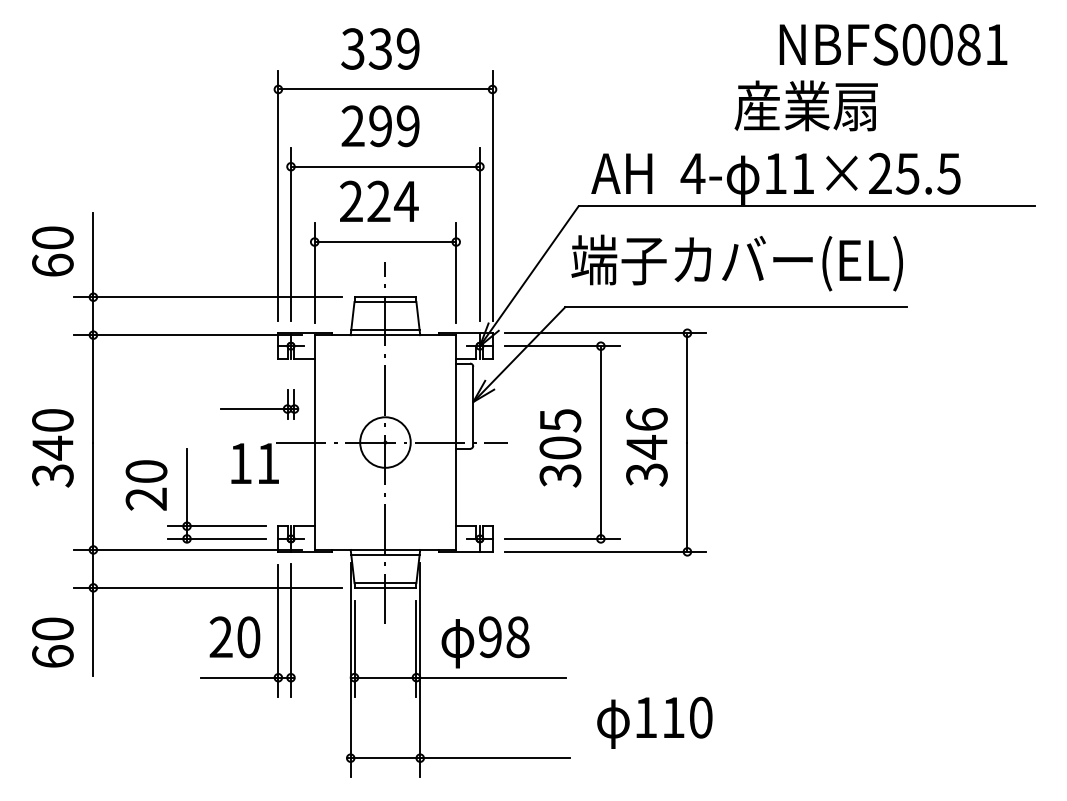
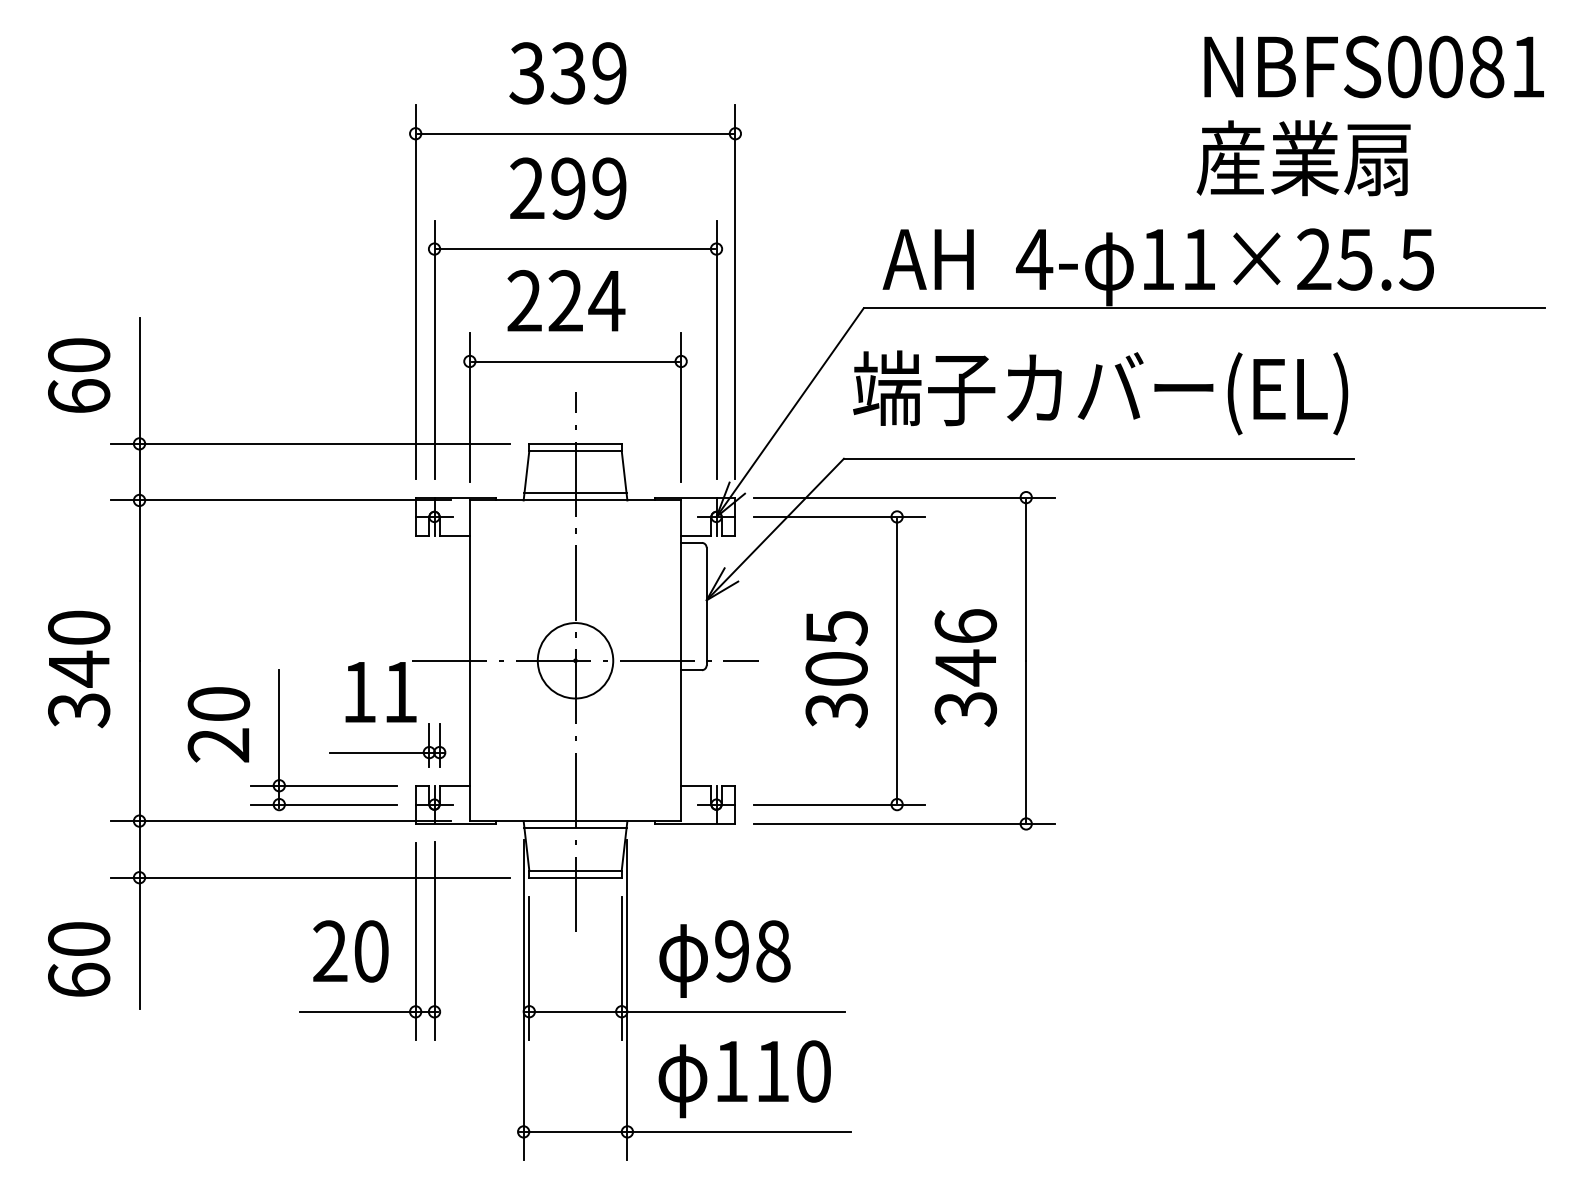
text: (893, 44) -> (1374, 66), moved
text: (805, 105) -> (1302, 157), moved
part: (259, 404) -> (387, 745), moved
text: (654, 722) -> (744, 1078), moved

